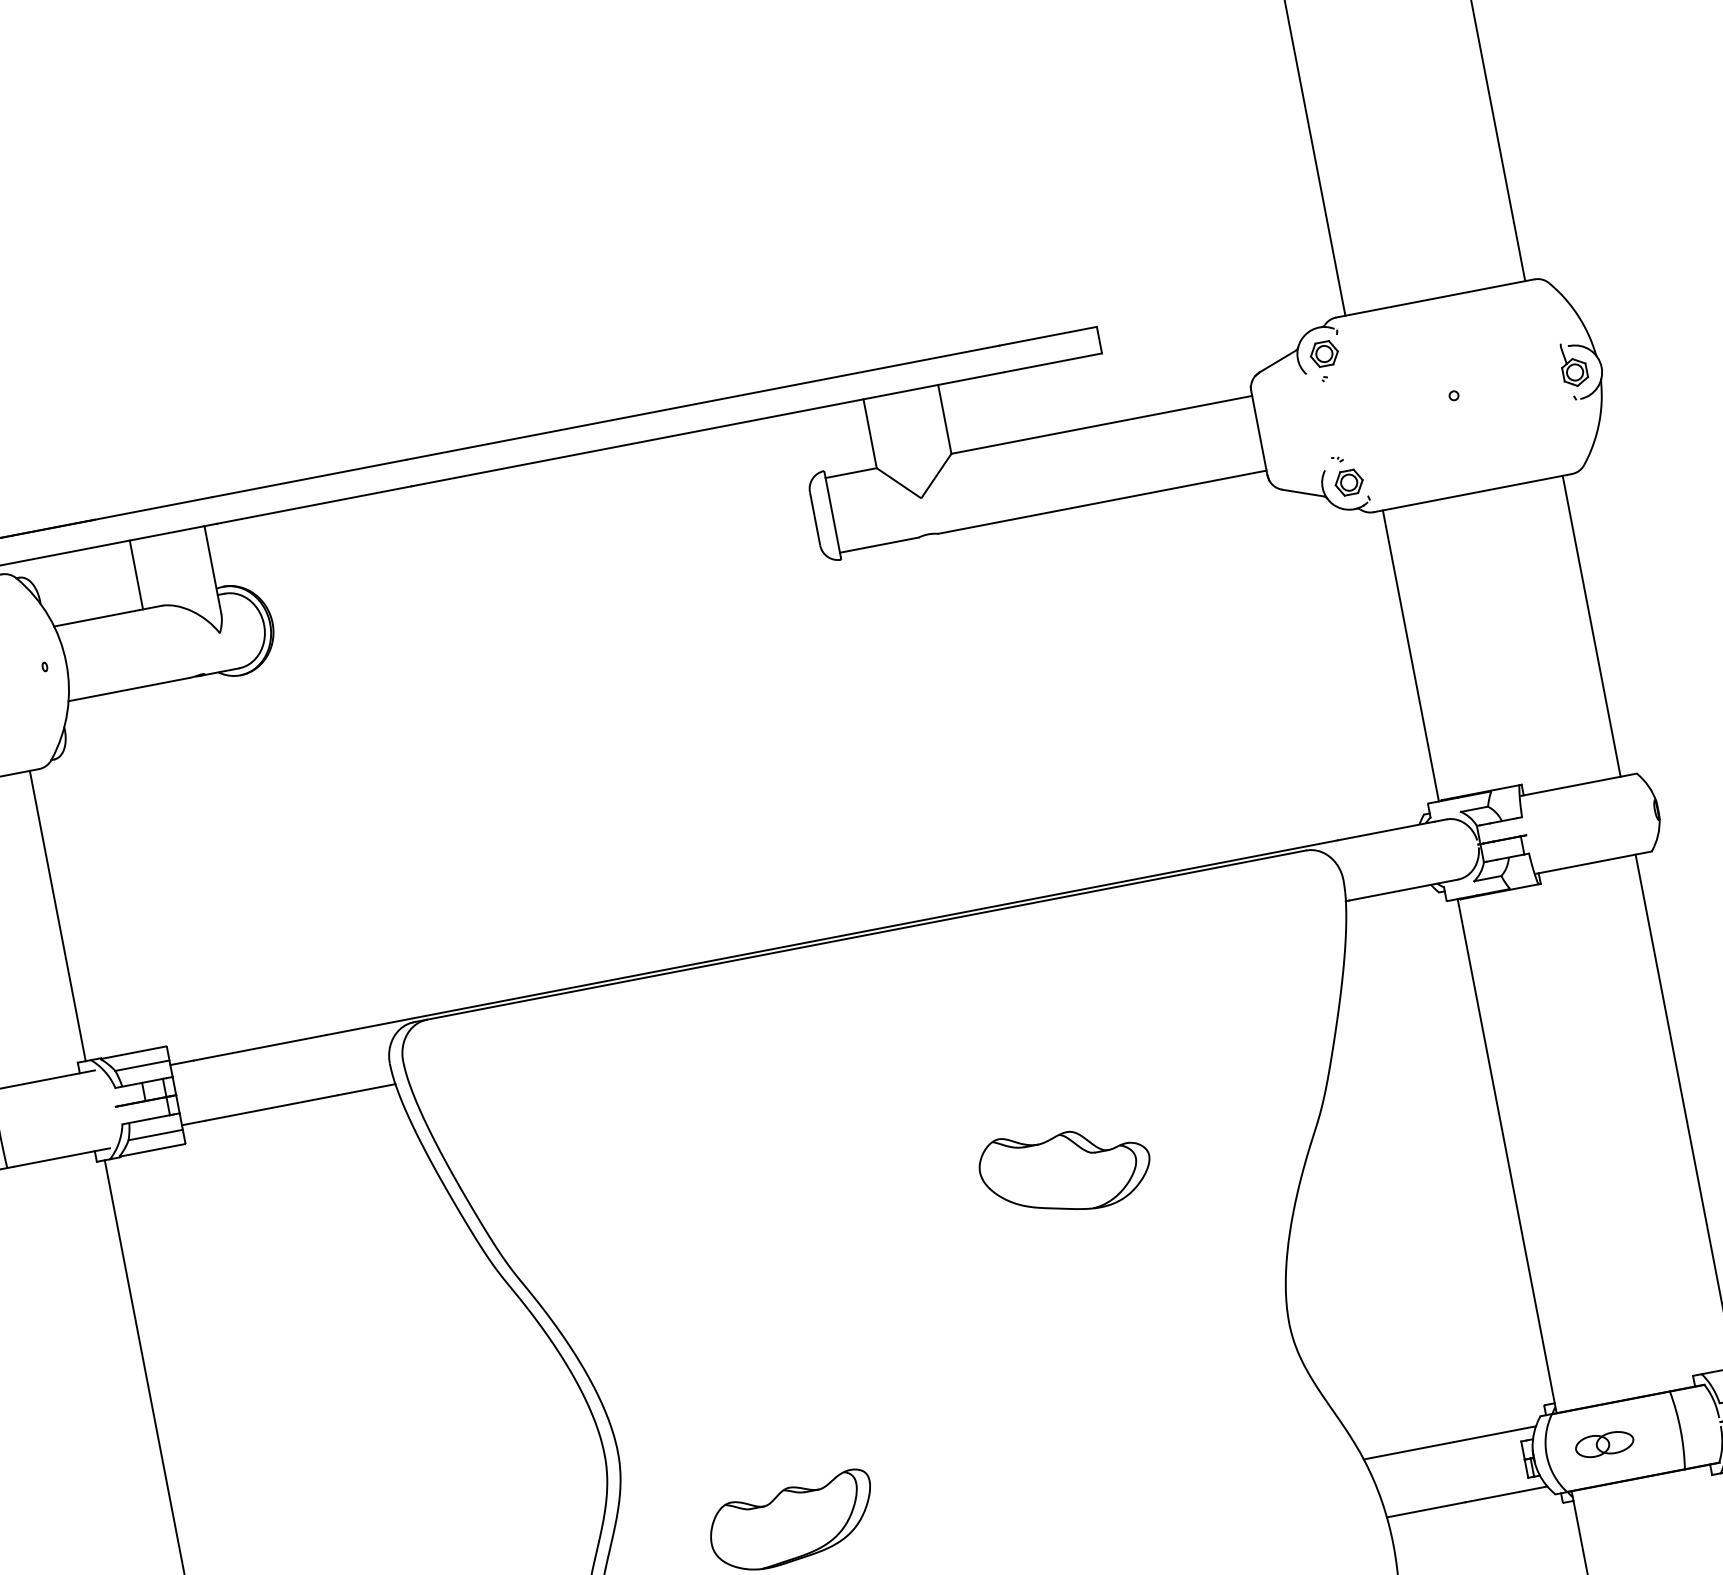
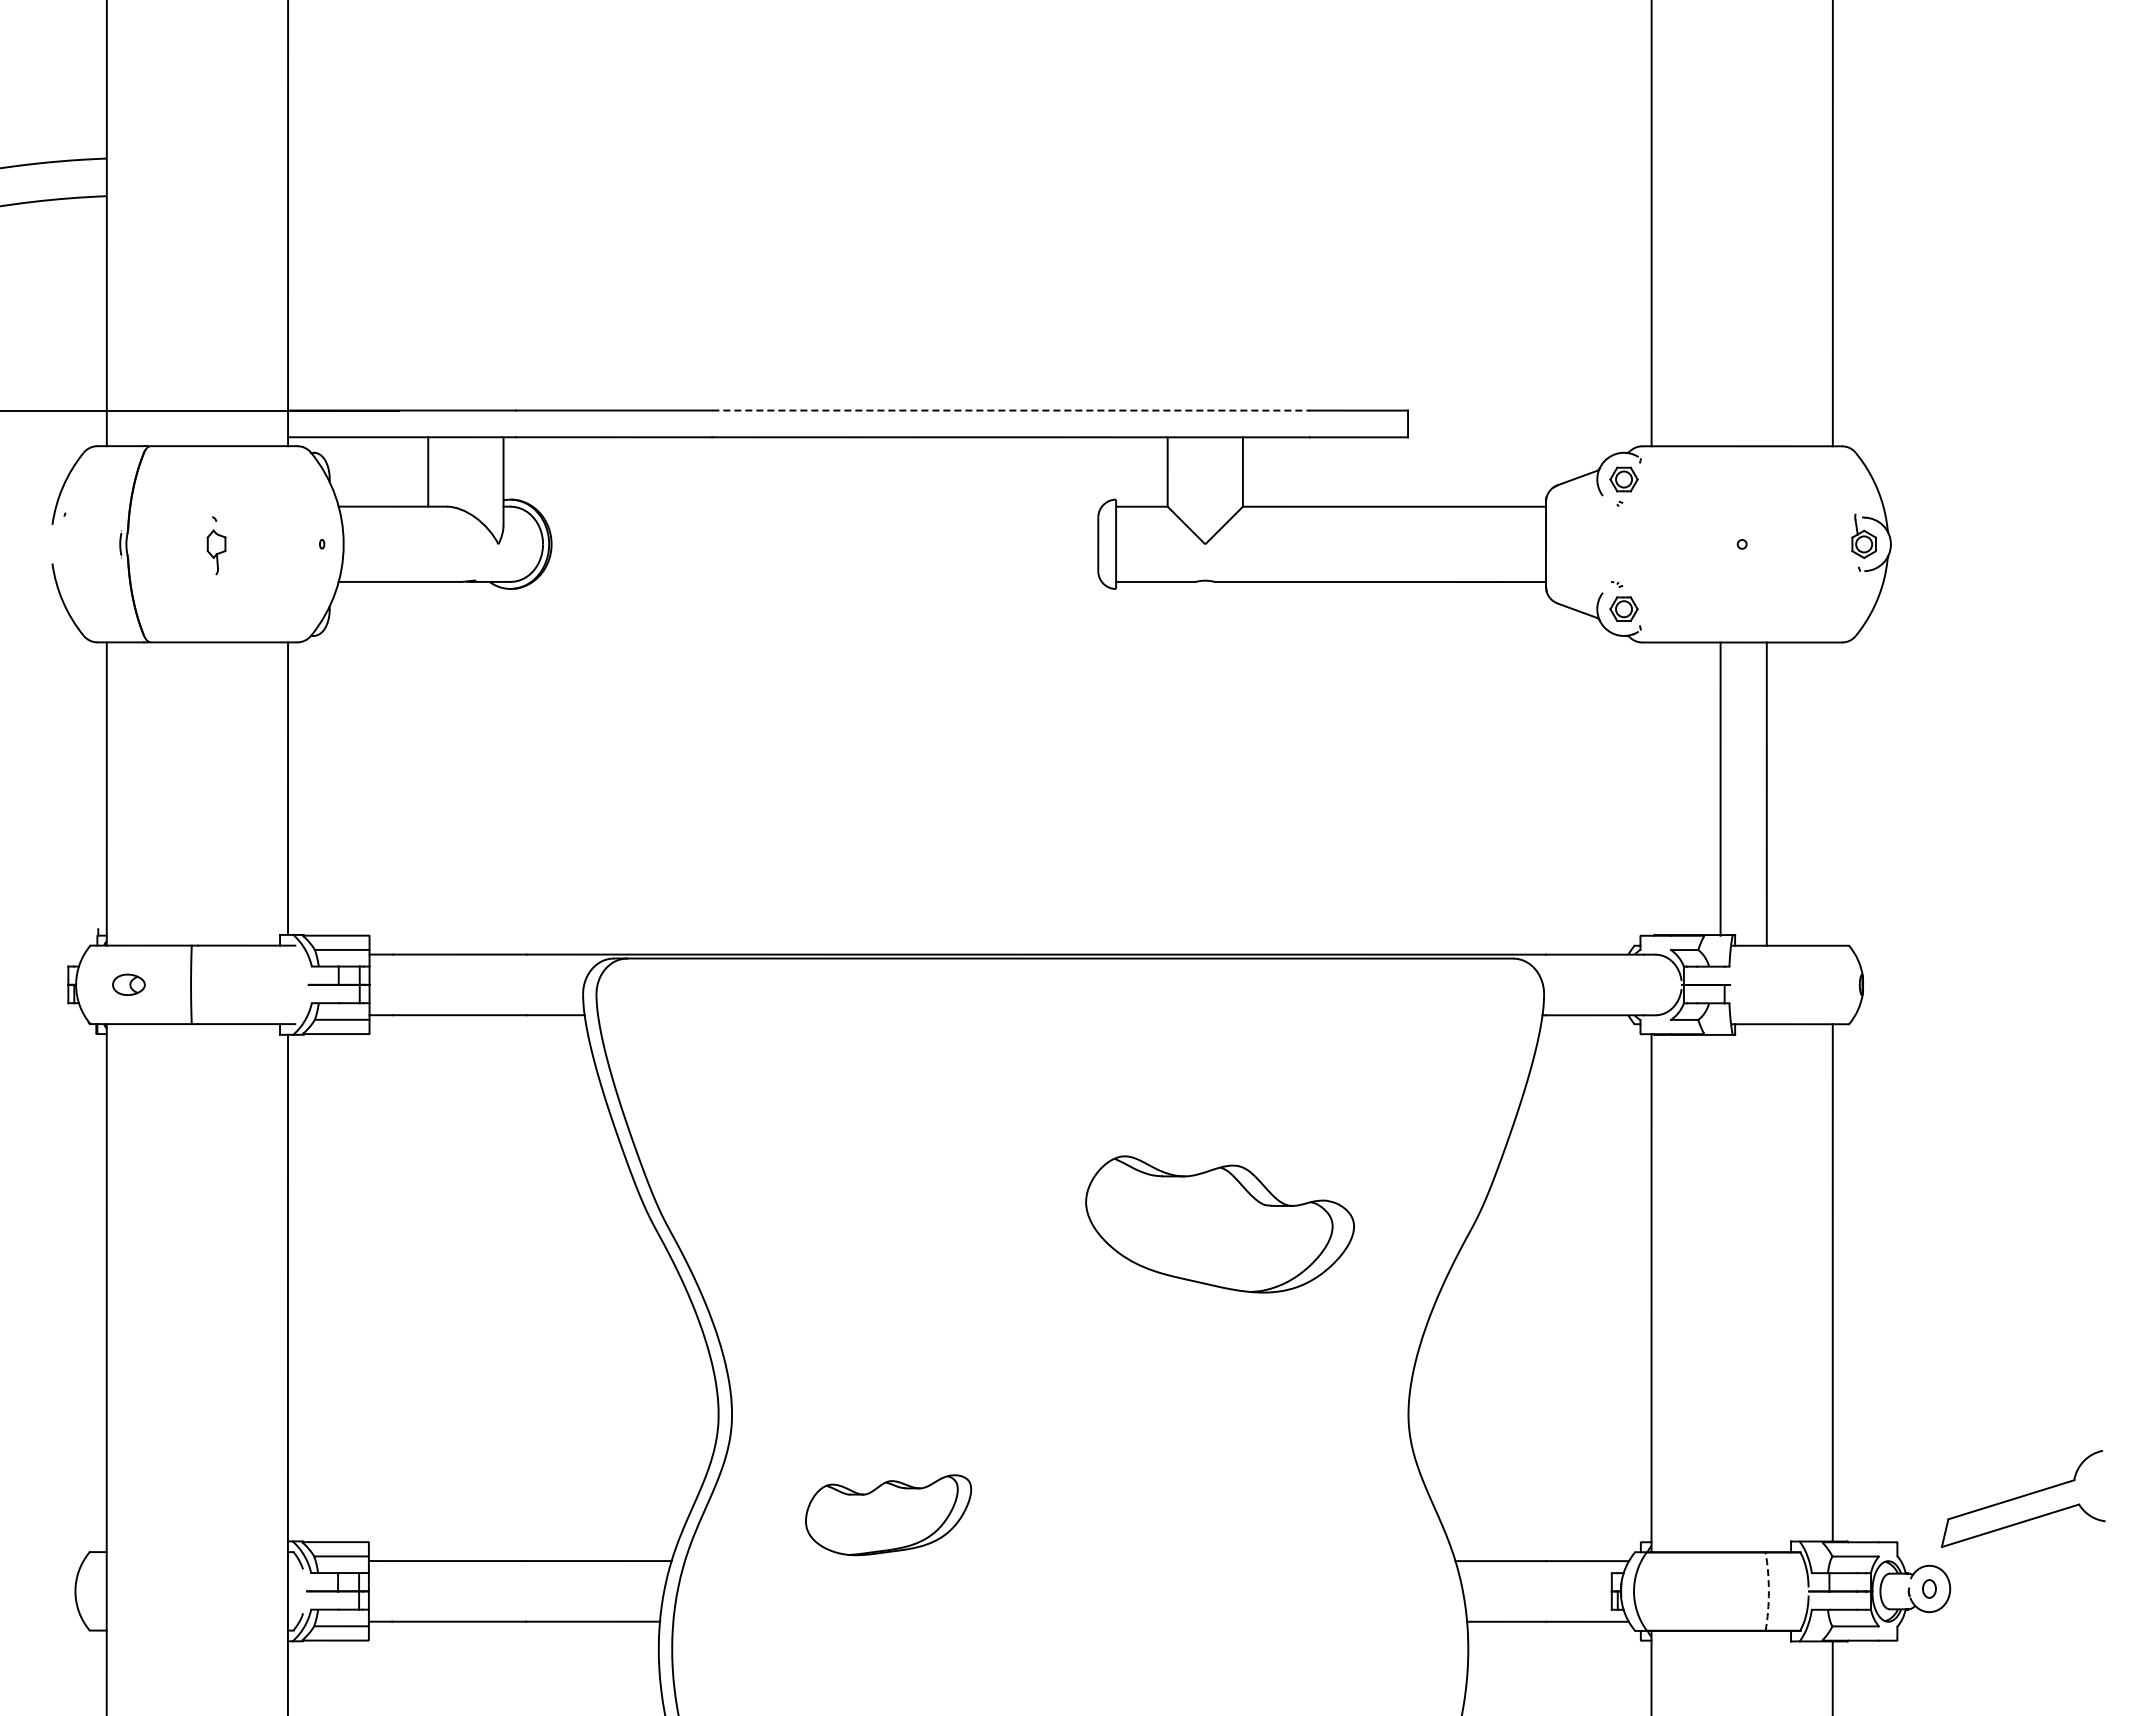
line: (703, 402) -> (1011, 410), solid -> dashed
line: (1591, 625) -> (1766, 793), moved
line: (1410, 655) -> (1720, 788), moved
part: (1065, 1169) -> (1219, 1223), size x1.6
arc: (1680, 1429) -> (1768, 1591), solid -> dashed
part: (1604, 1444) -> (1692, 1591), removed

